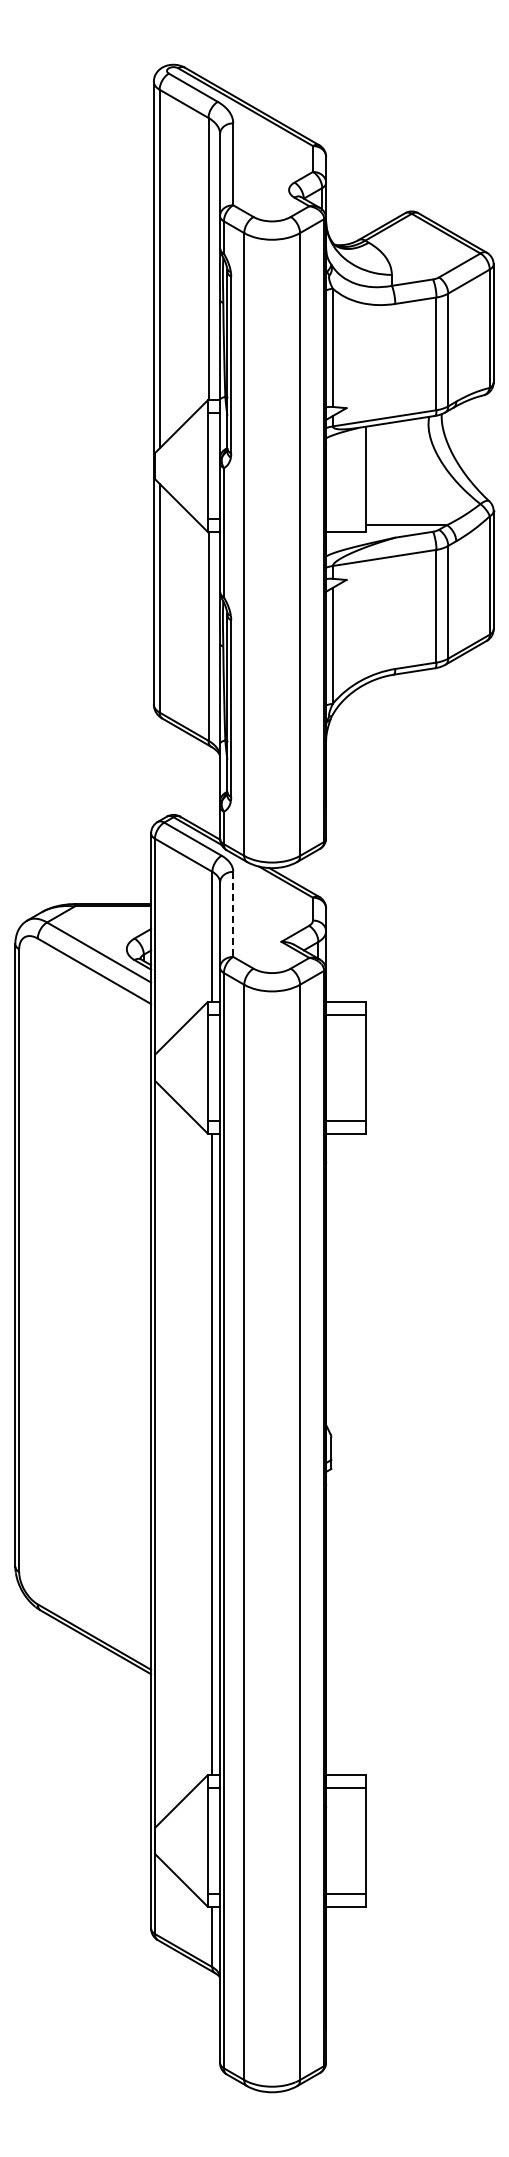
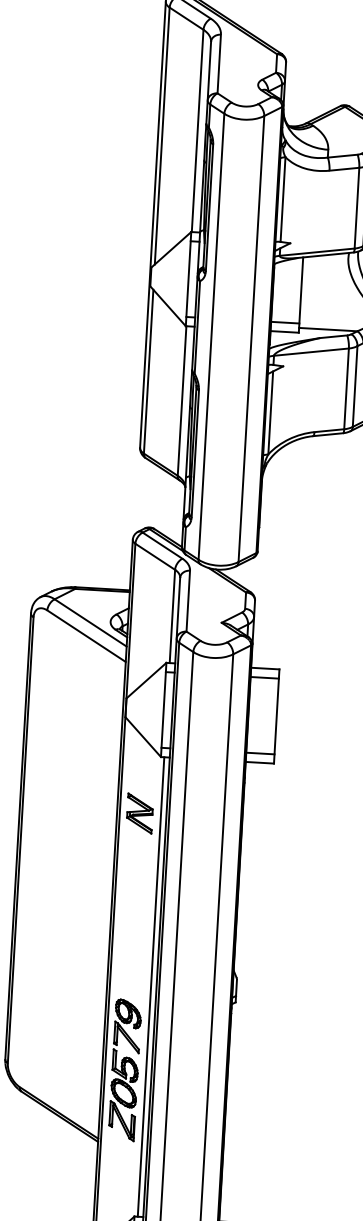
line: (345, 519) -> (284, 323), added
line: (233, 914) -> (188, 601), dashed -> solid
part: (182, 1213) -> (139, 813), added
part: (182, 1572) -> (124, 1070), added

